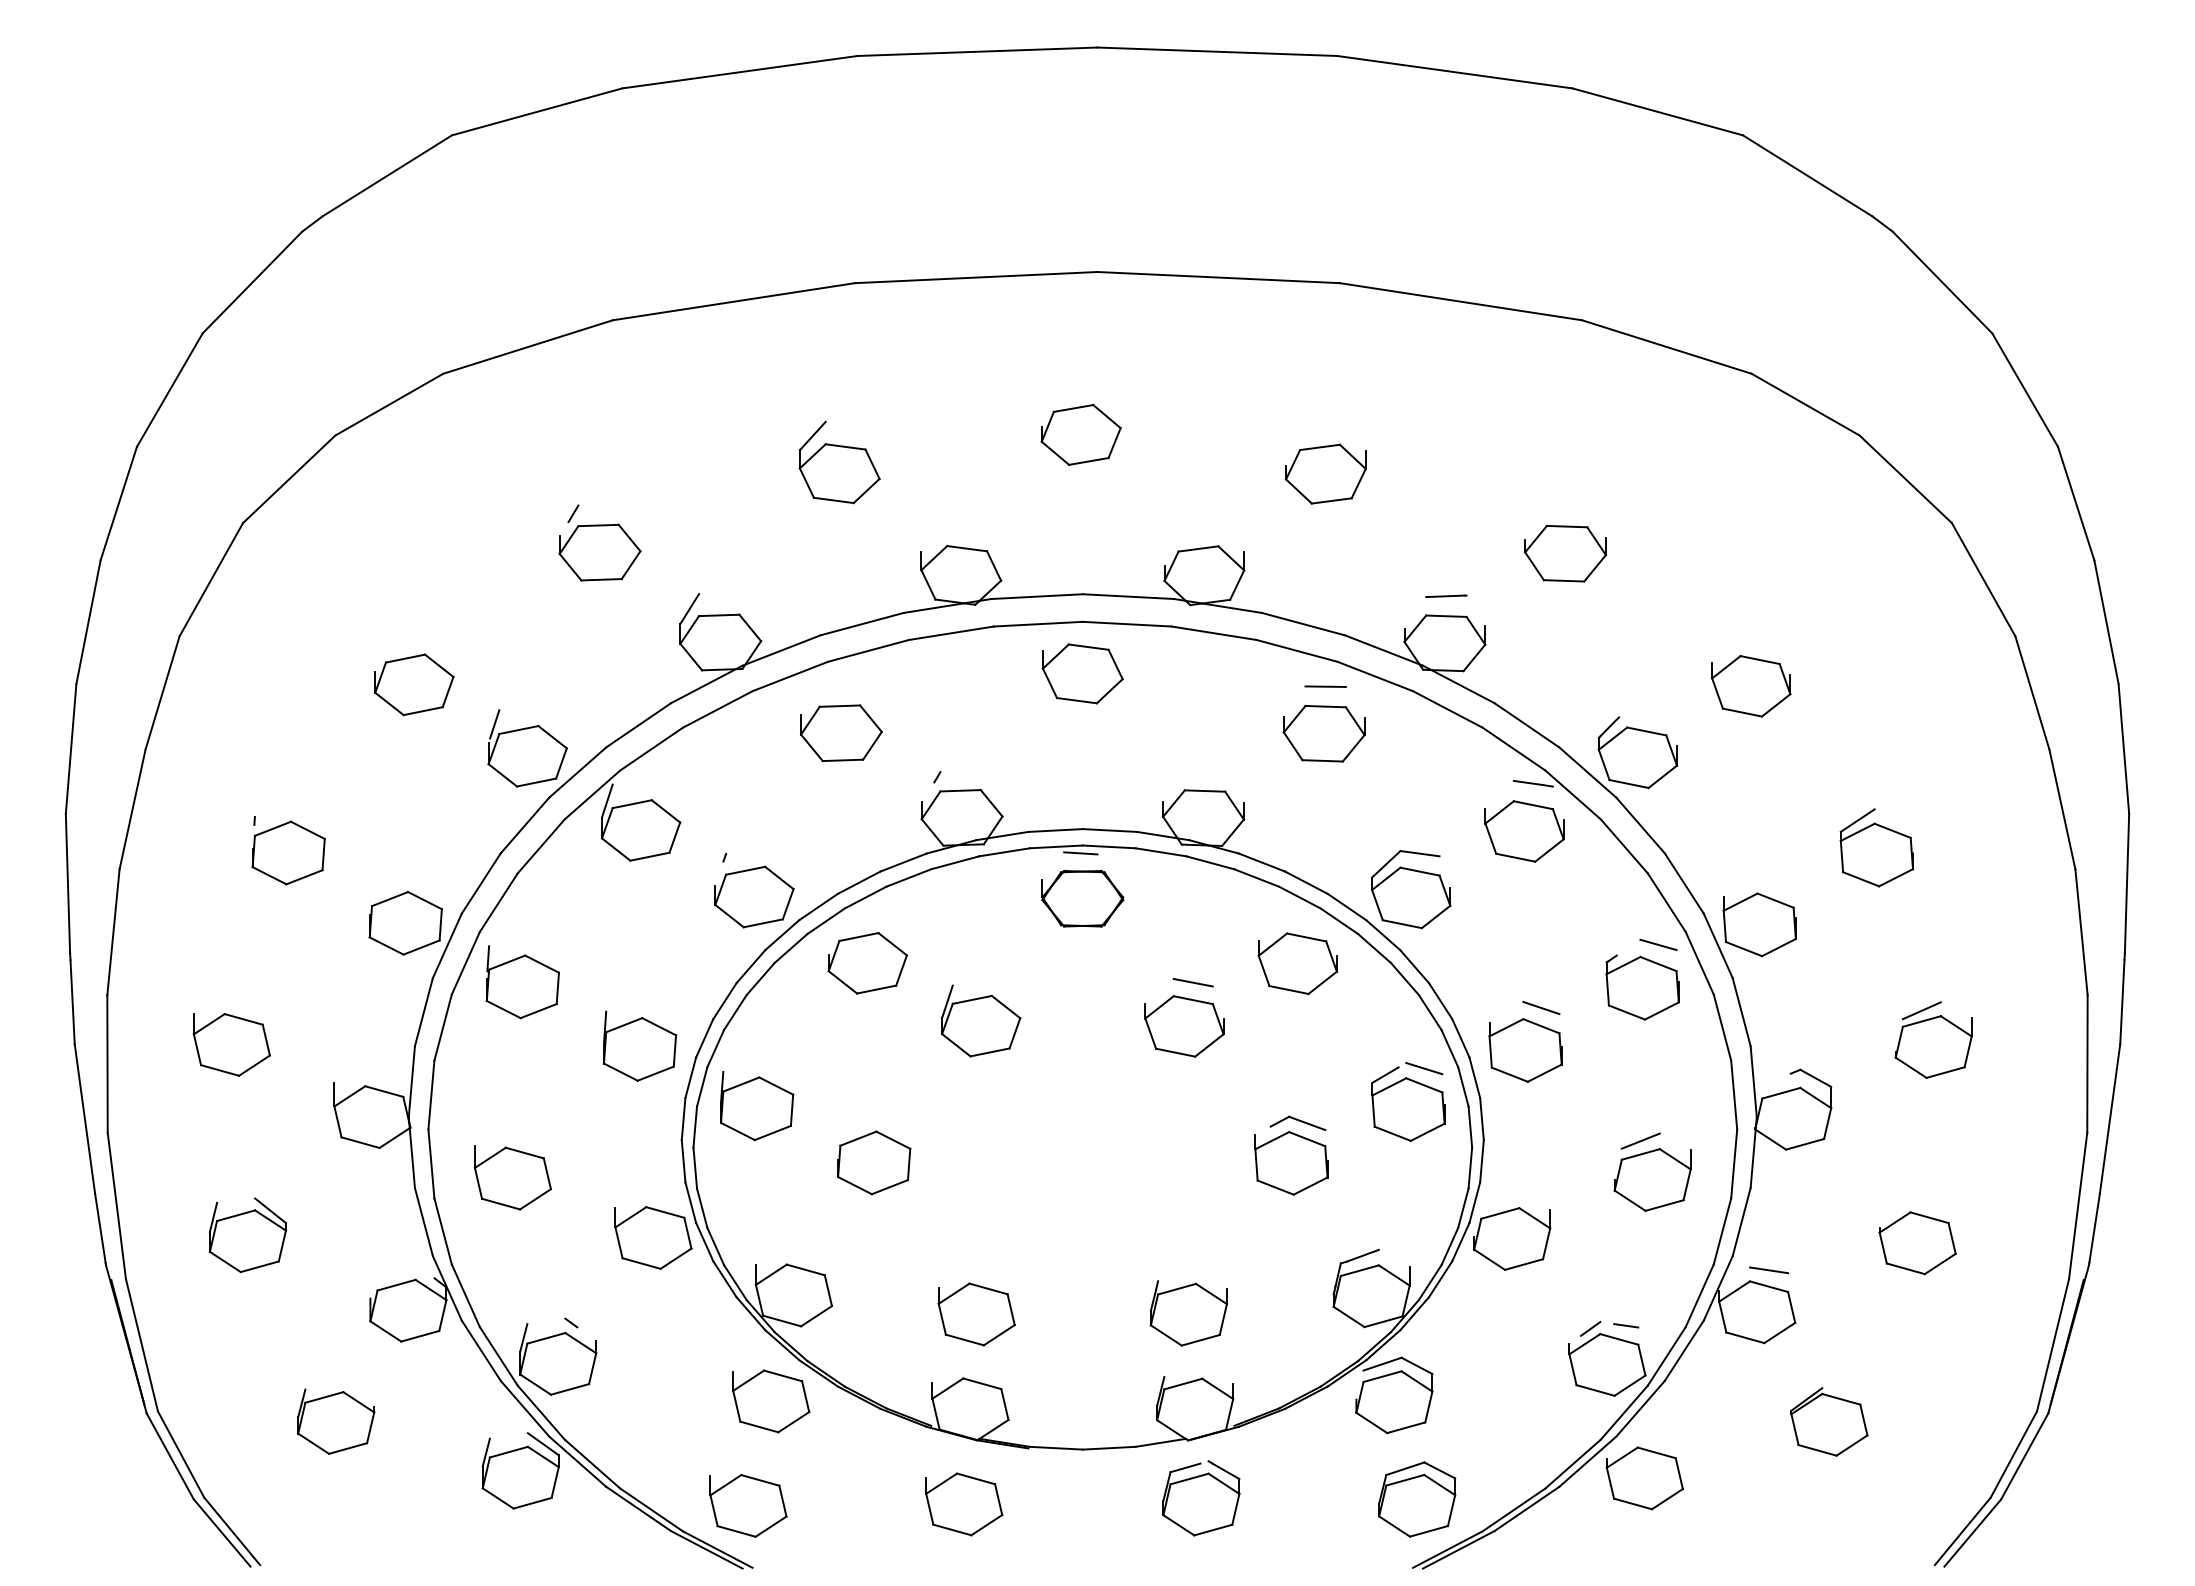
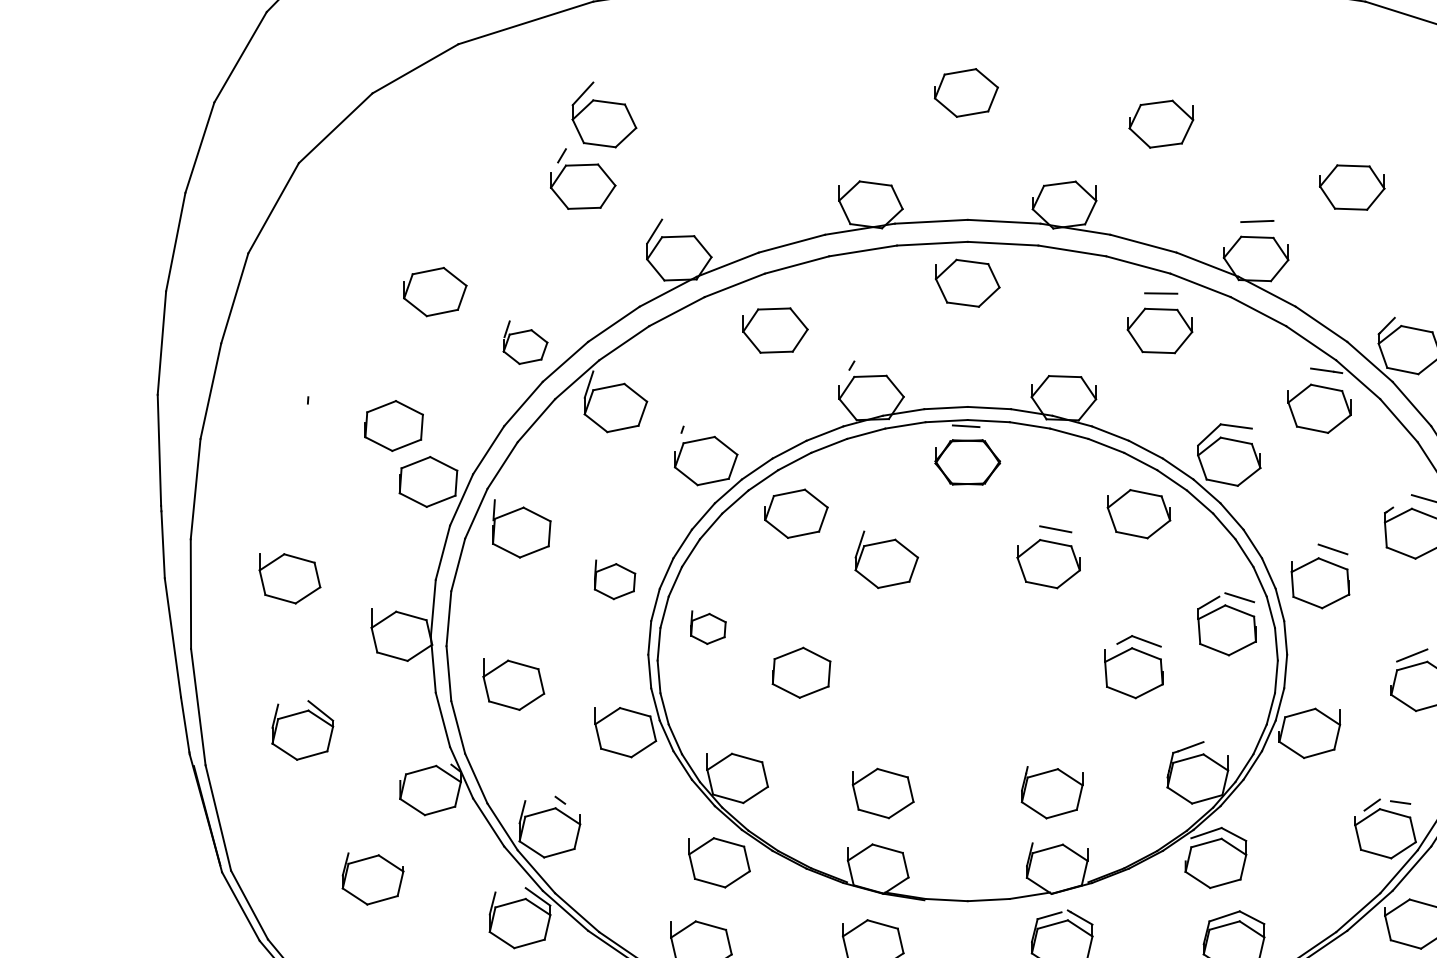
part: (839, 462) -> (604, 114), moved
part: (527, 748) -> (525, 342), size x0.7
part: (288, 852) -> (394, 425), moved
part: (639, 1045) -> (614, 579), size x0.7
part: (757, 1106) -> (708, 627), size x0.6

